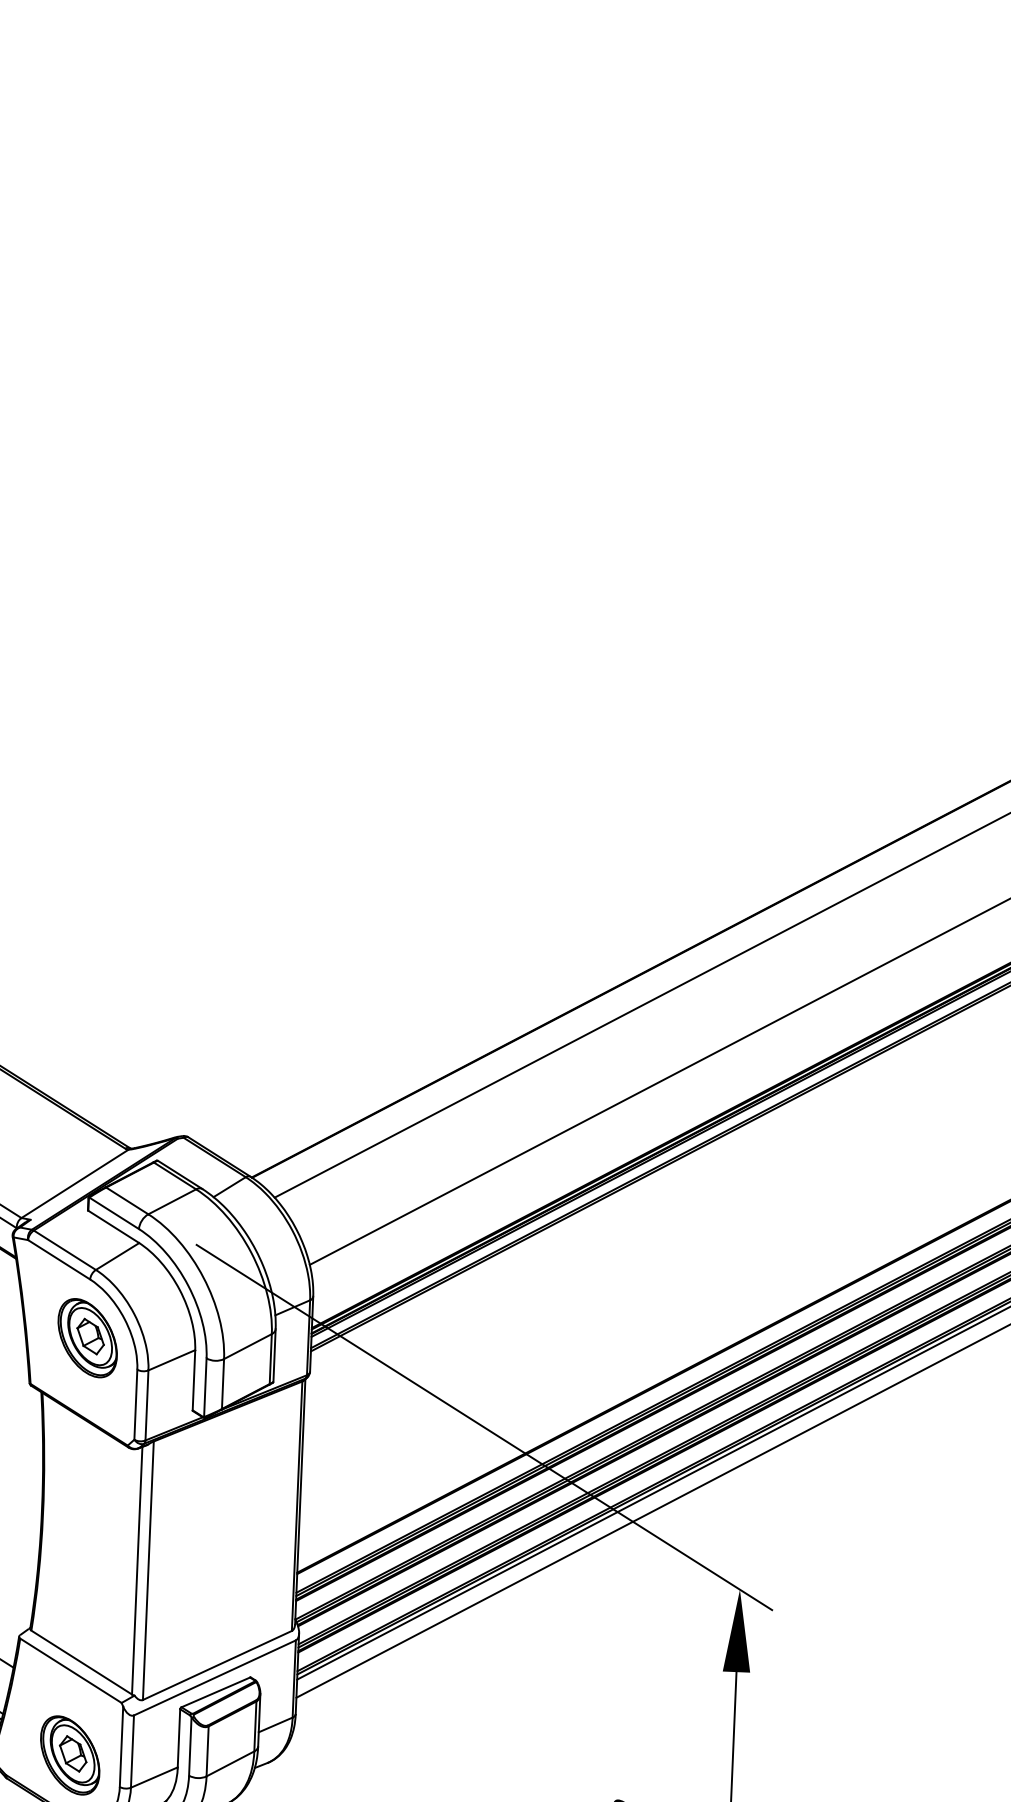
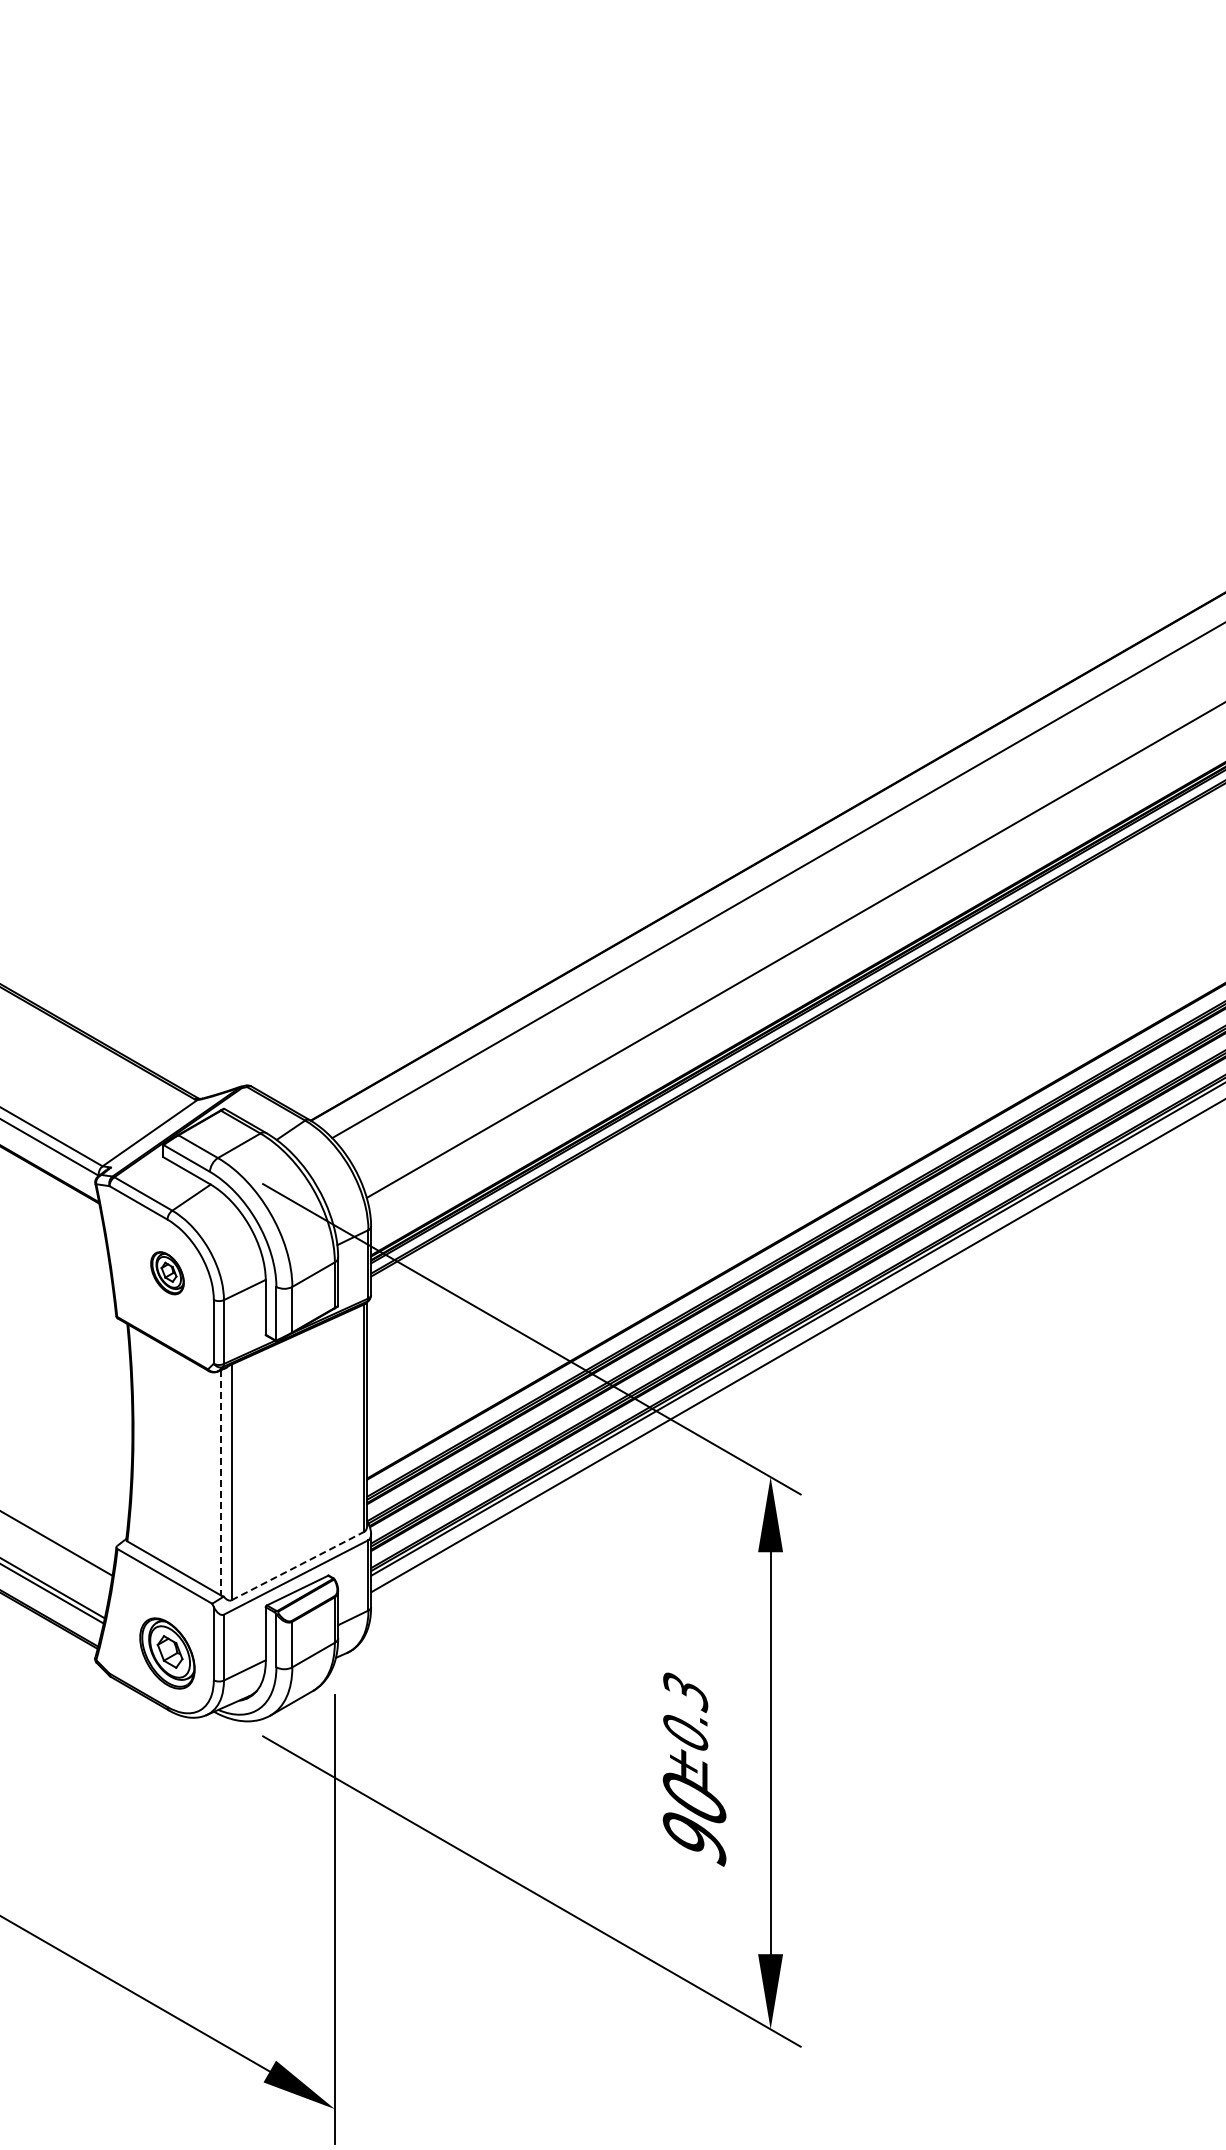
part: (87, 1338) -> (167, 1273), size x0.6
line: (137, 1570) -> (221, 1482), solid -> dashed
line: (217, 1666) -> (298, 1566), solid -> dashed

